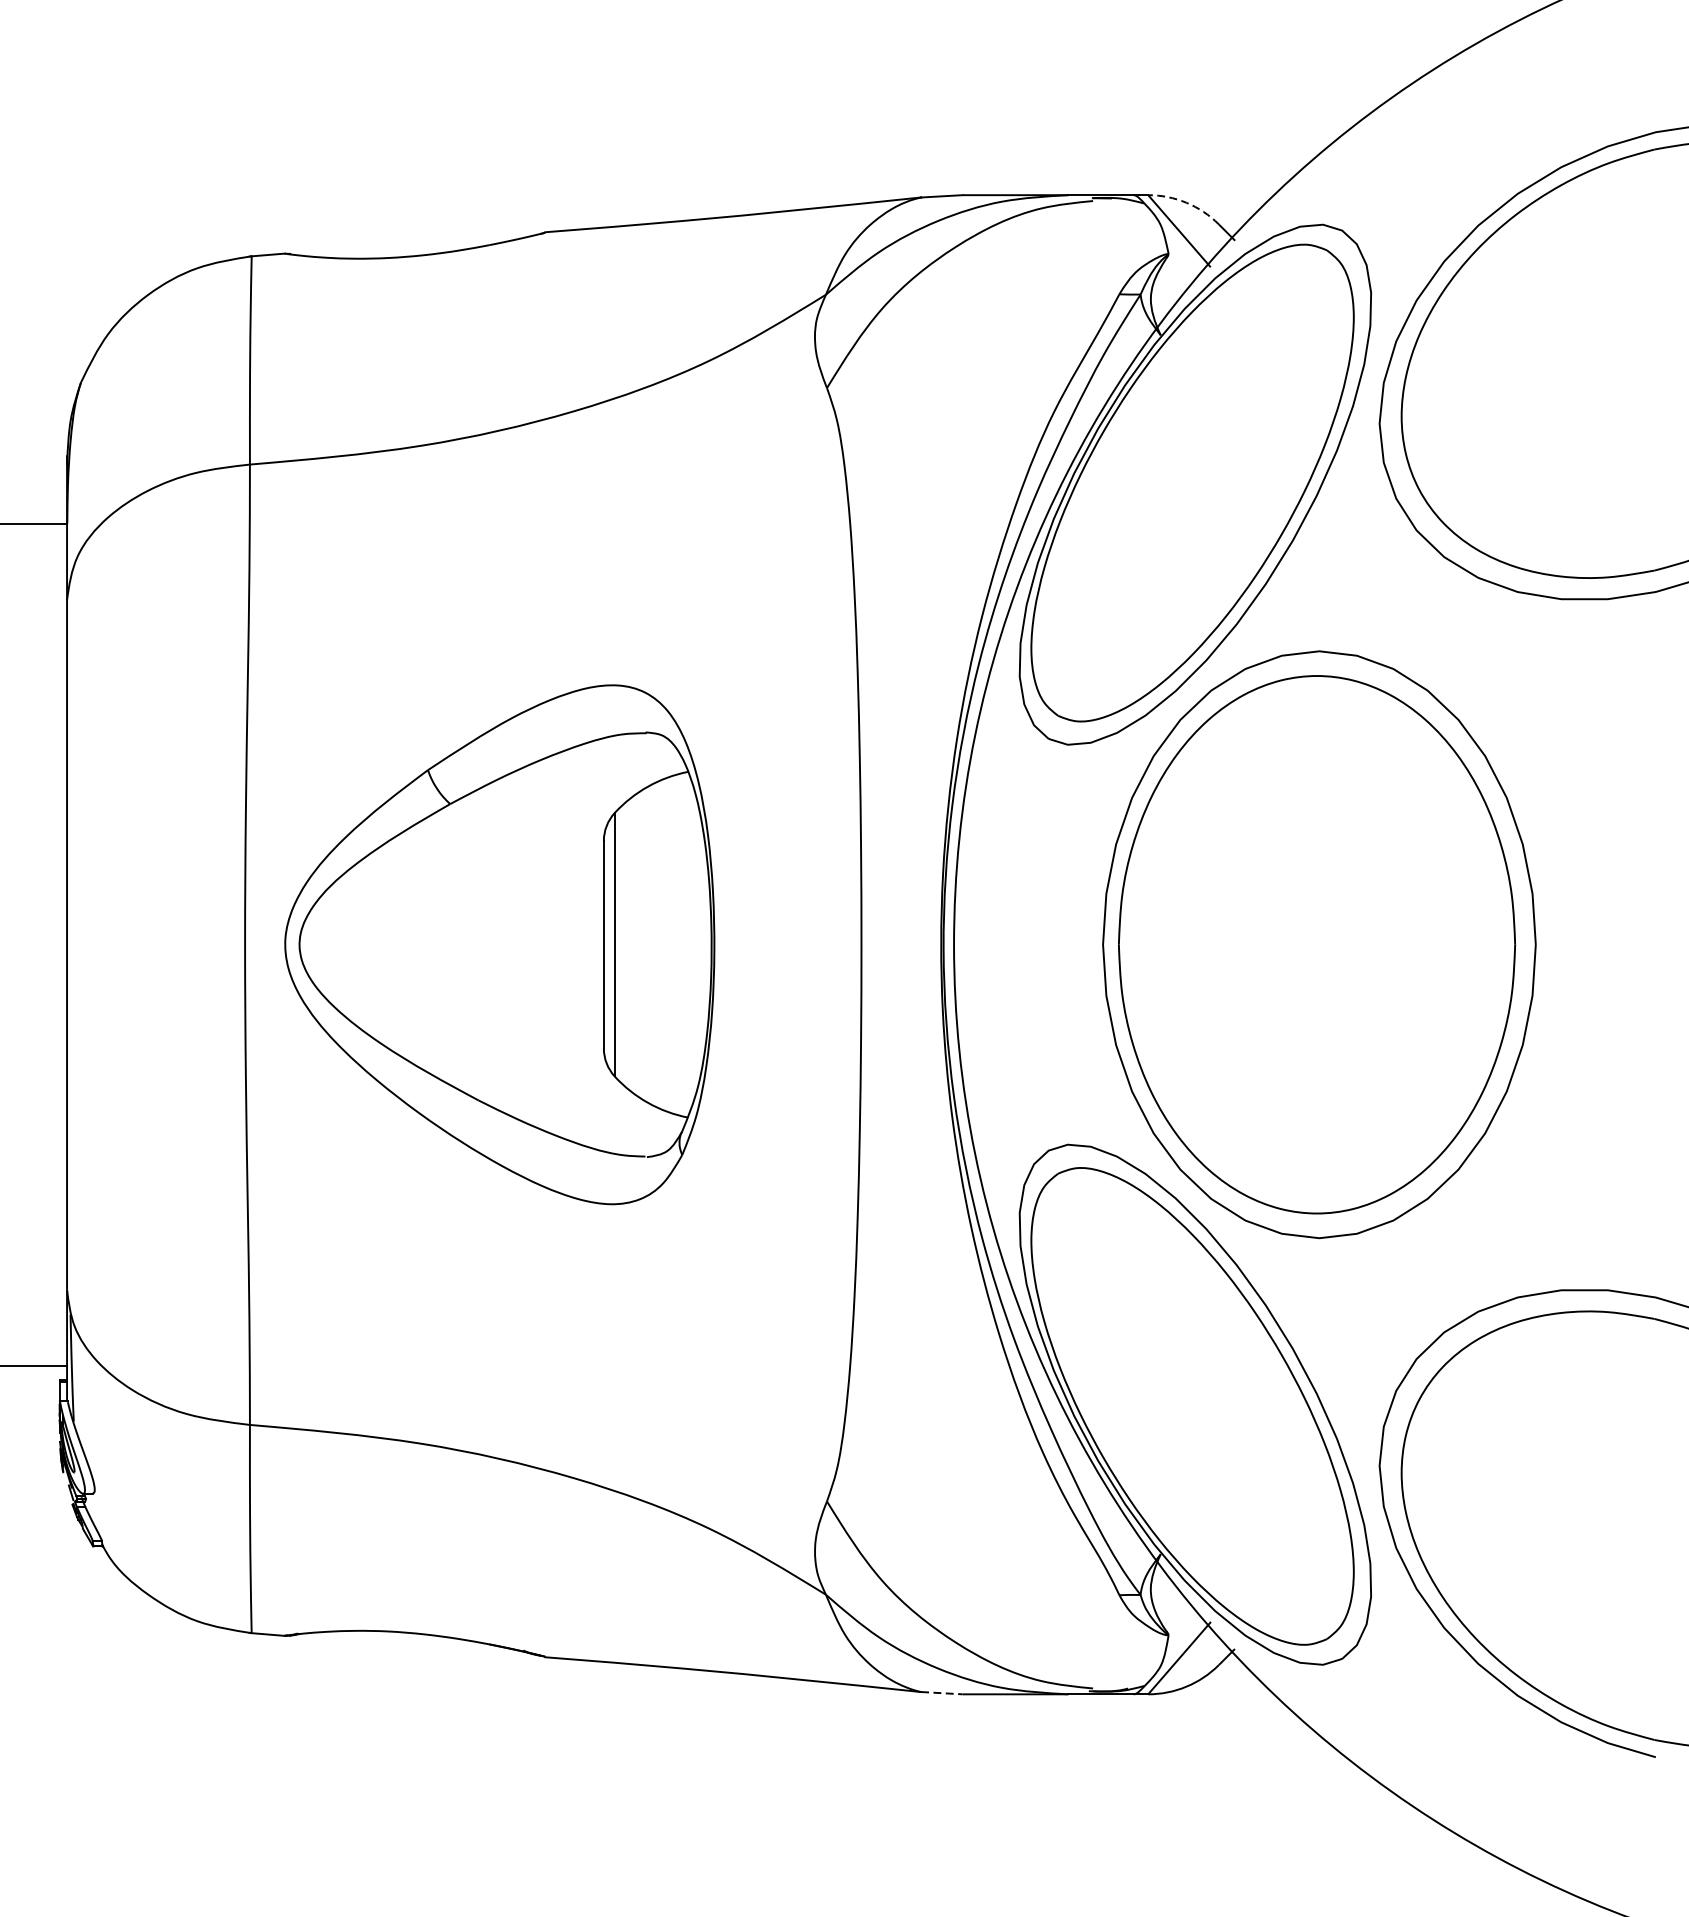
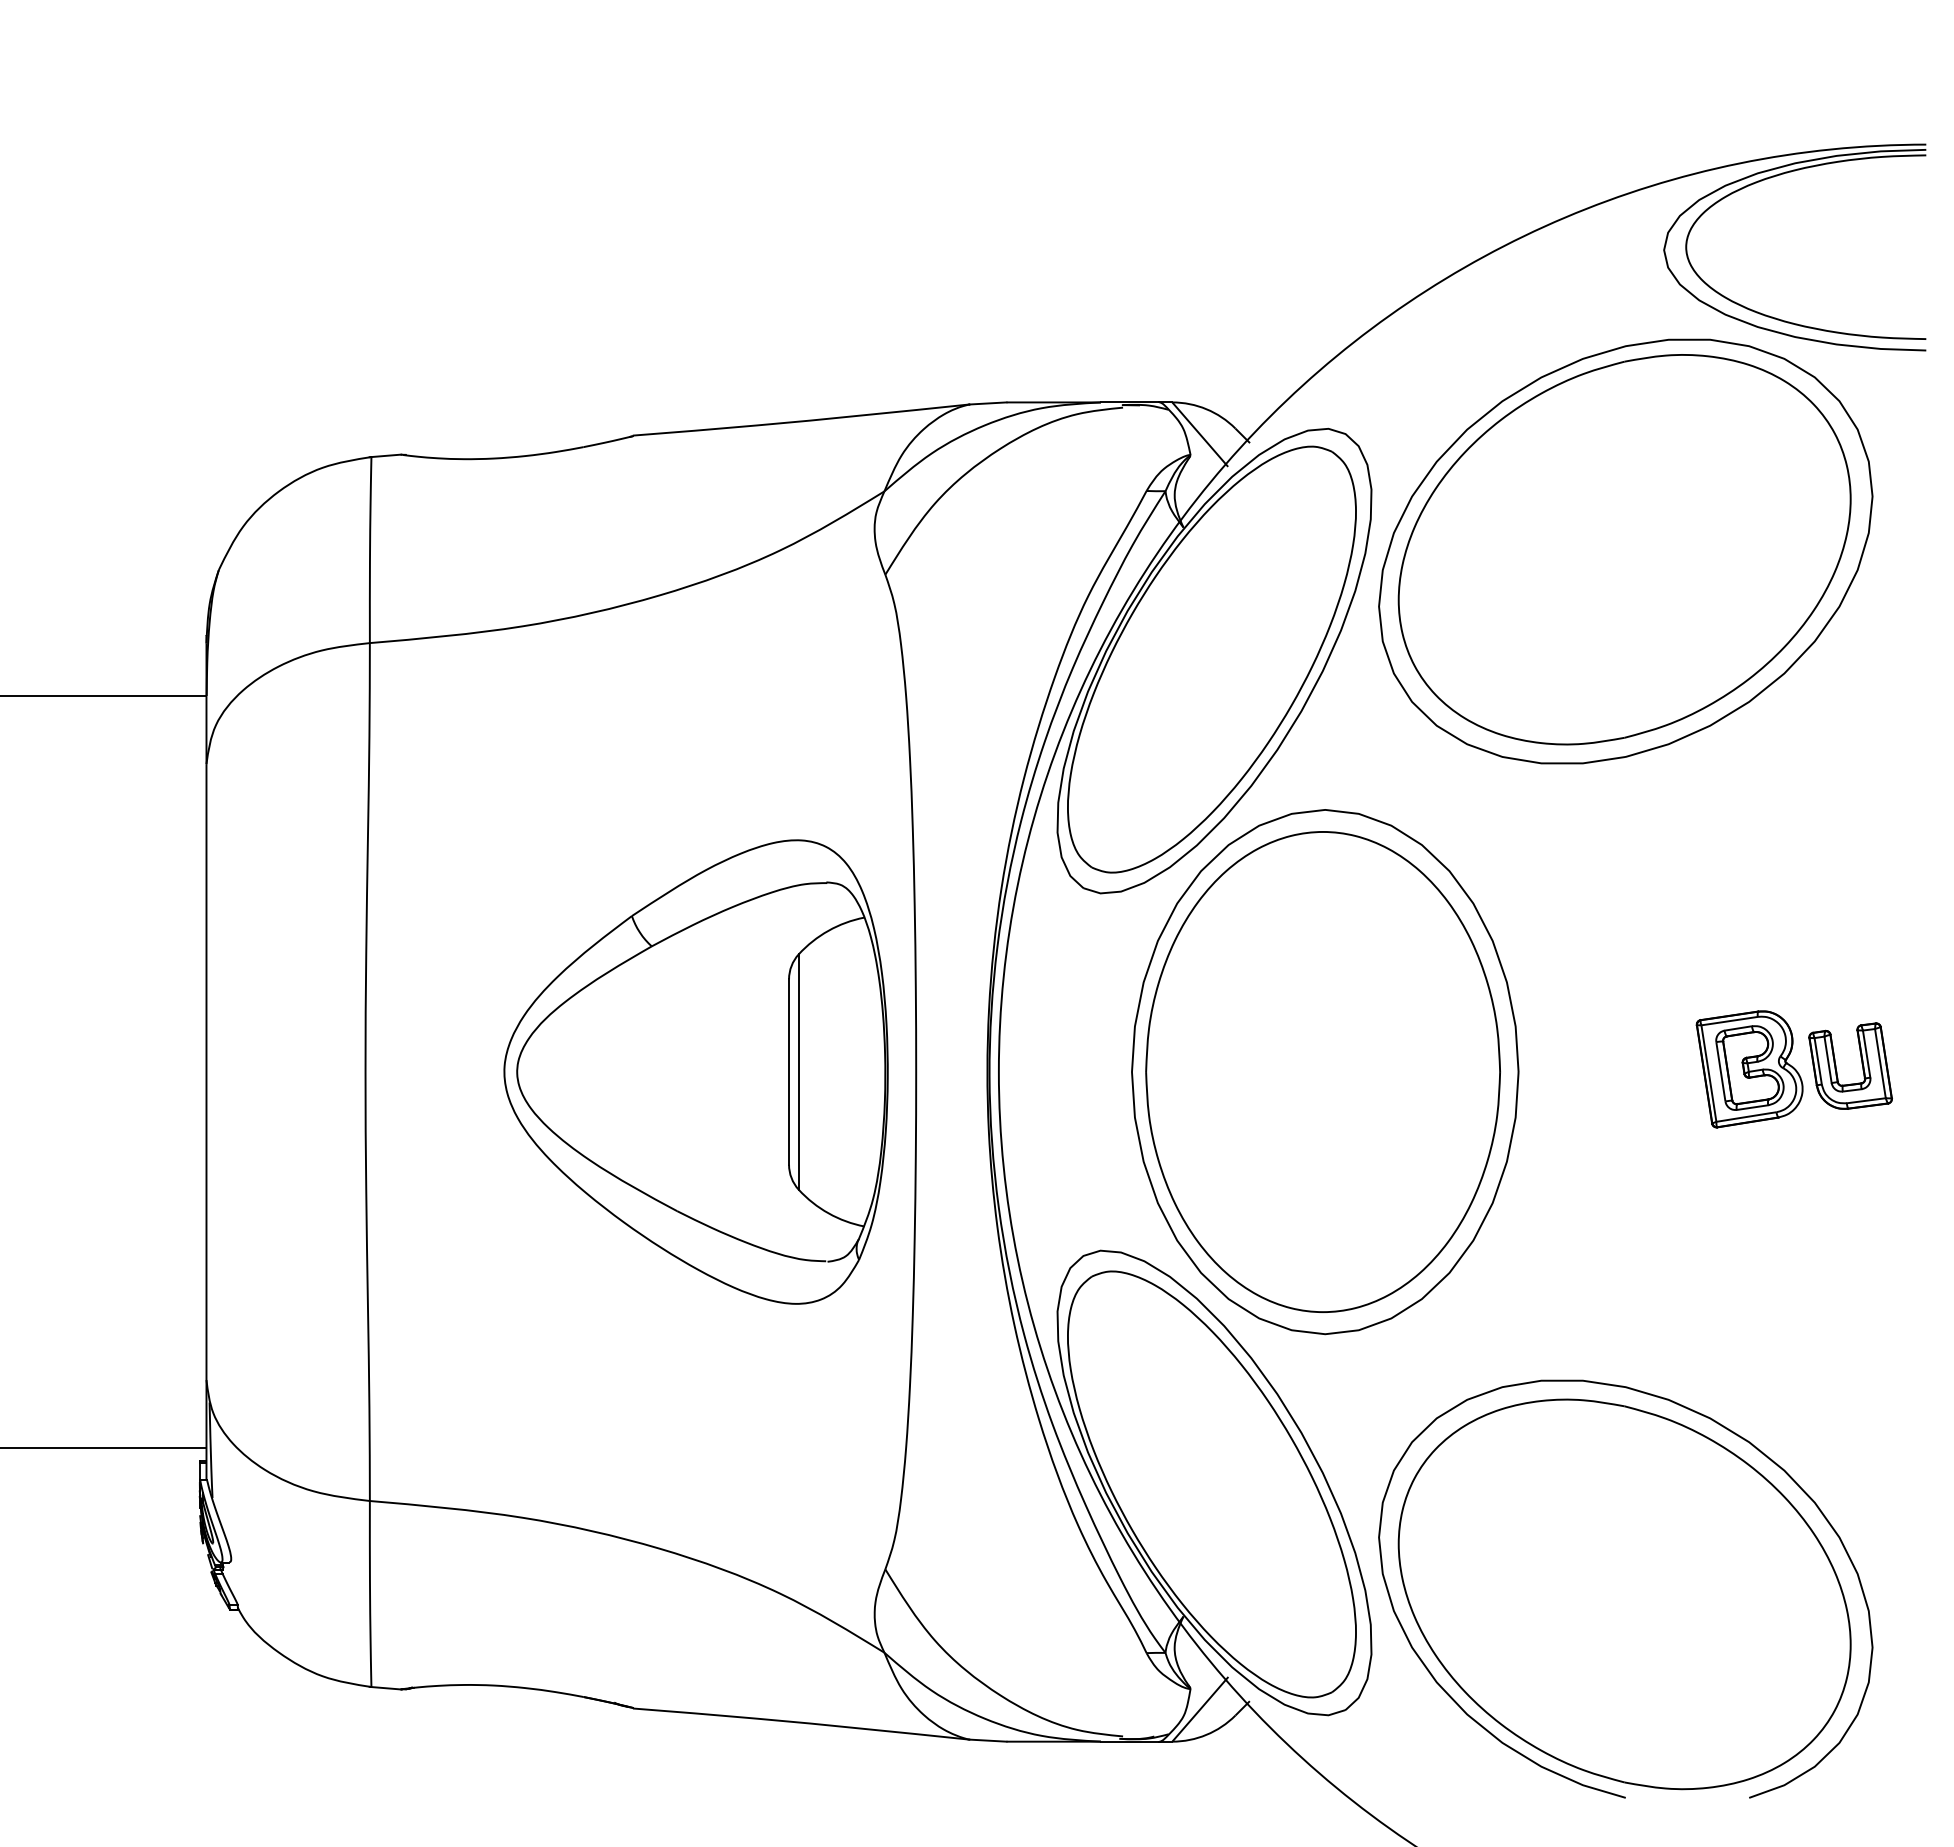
arc: (1186, 203) -> (1206, 409), dashed -> solid
part: (499, 944) -> (695, 1071), moved
line: (942, 1693) -> (988, 1740), dashed -> solid

